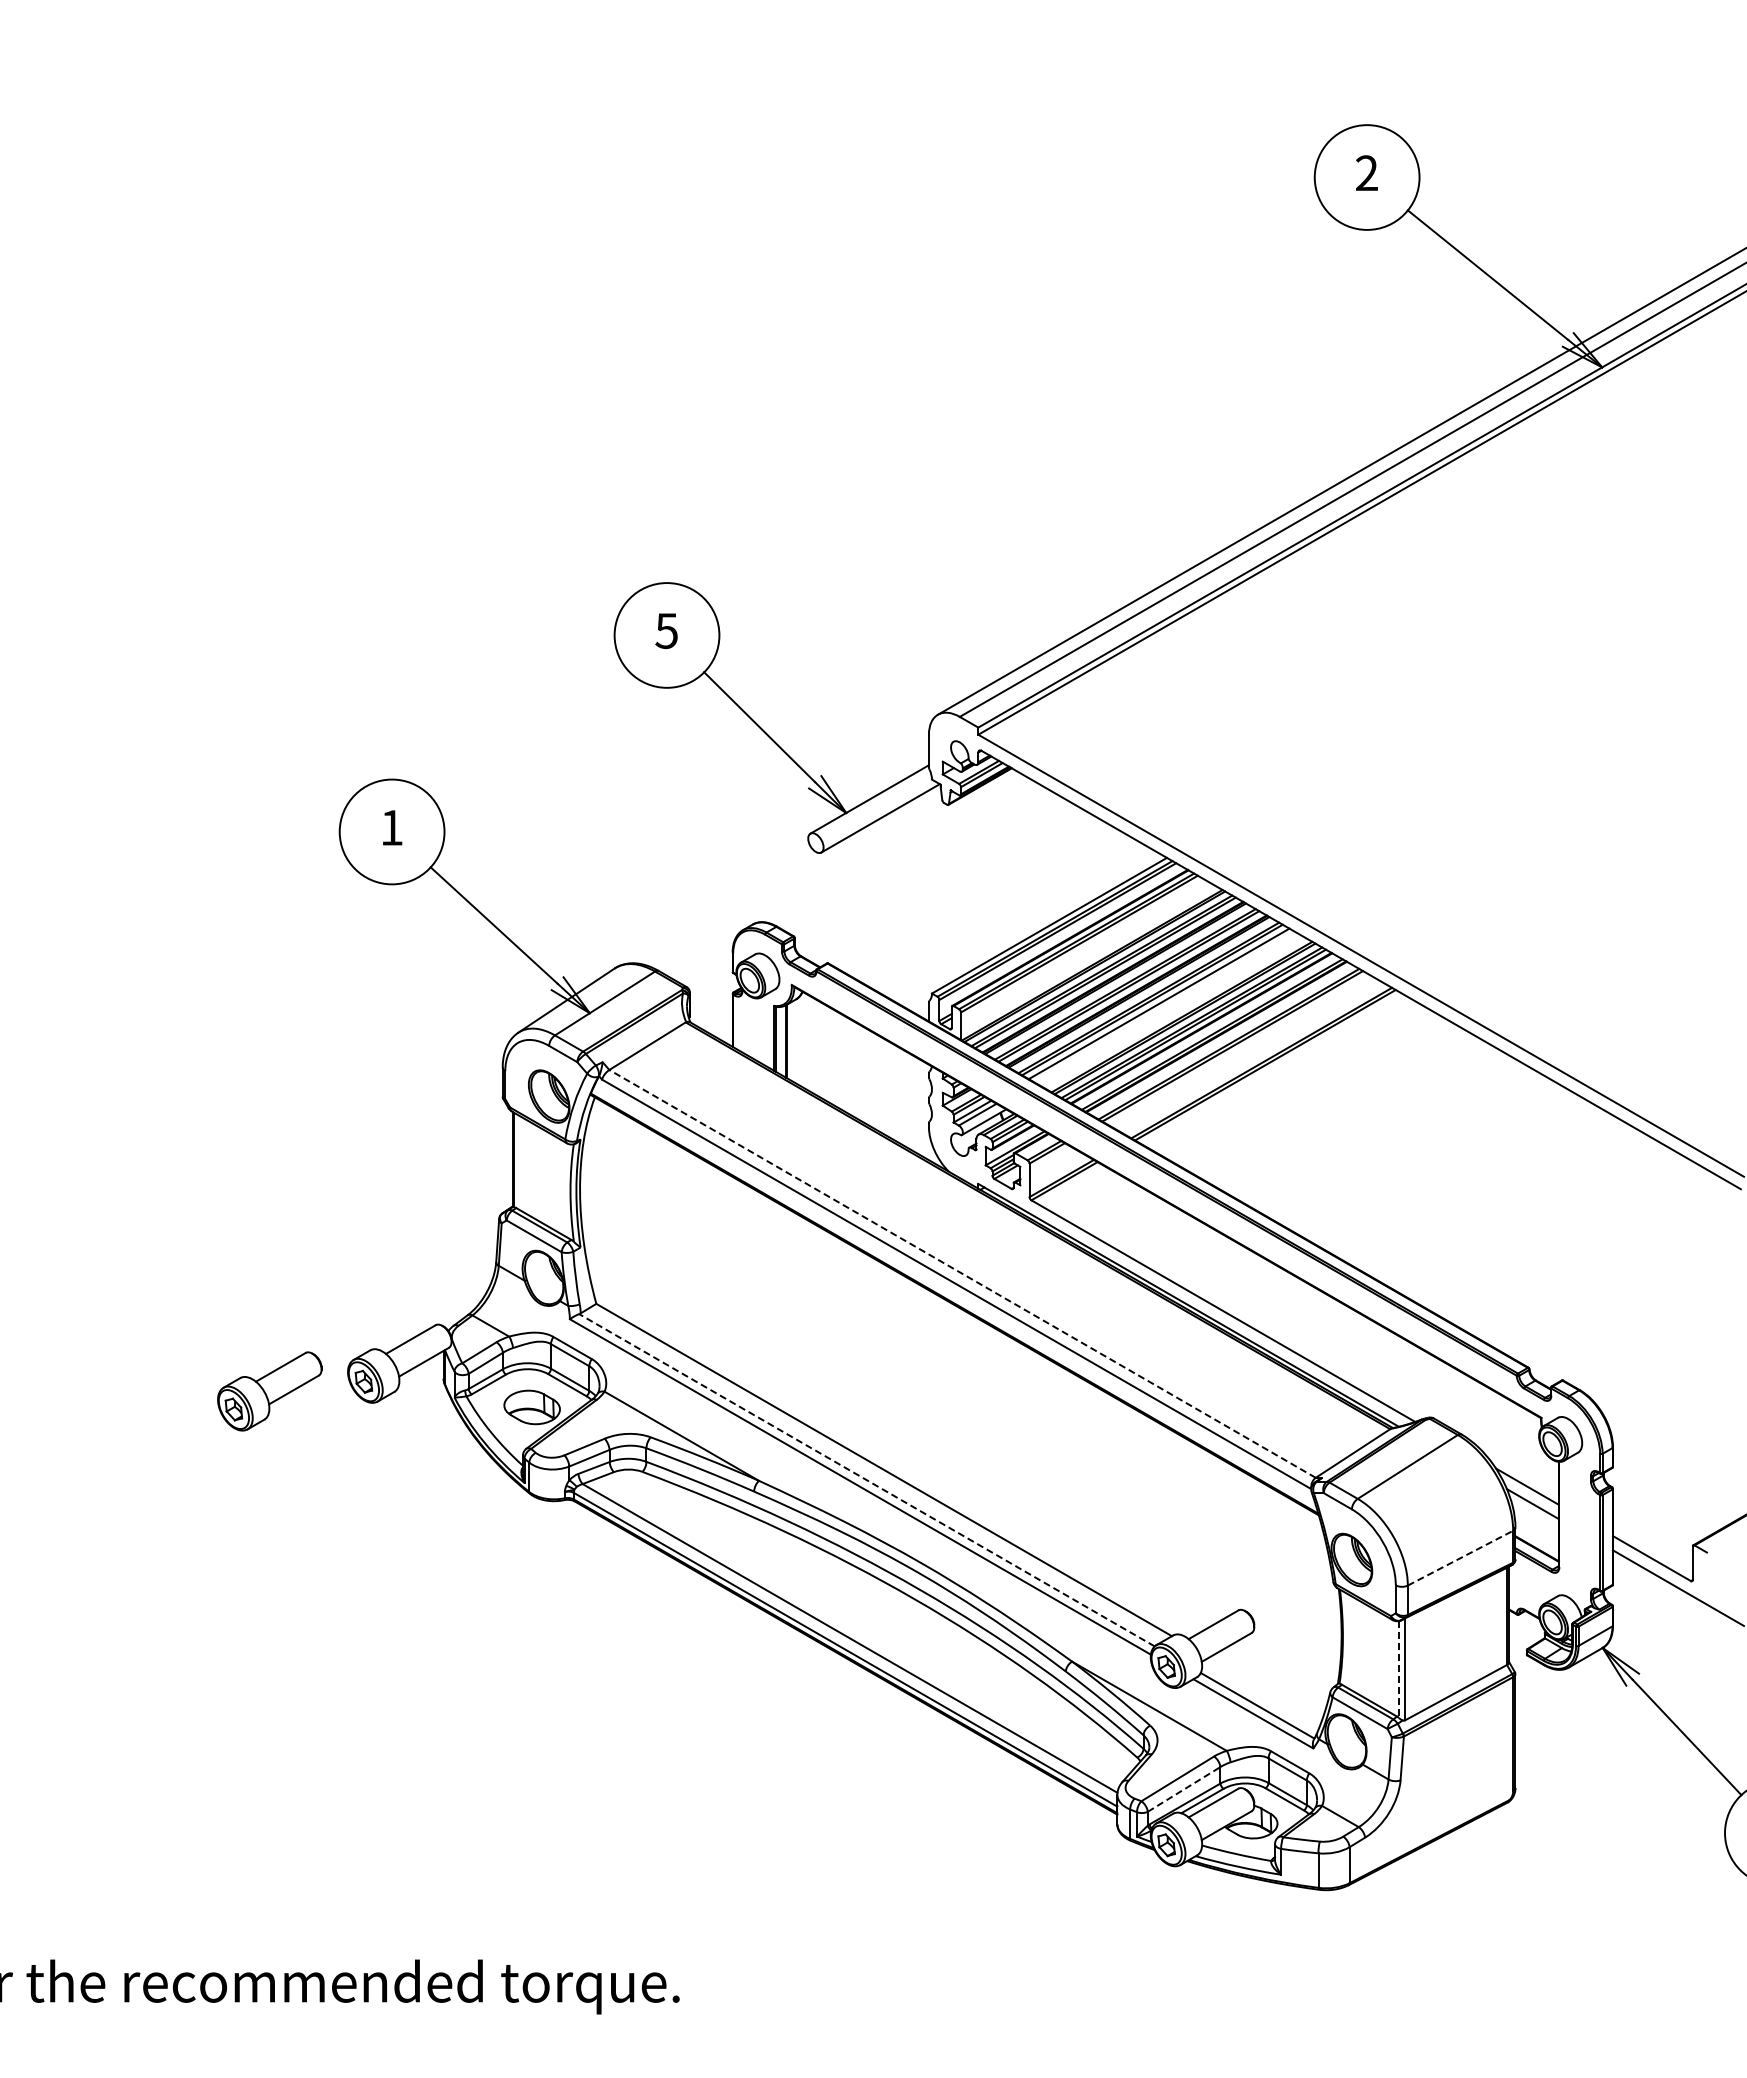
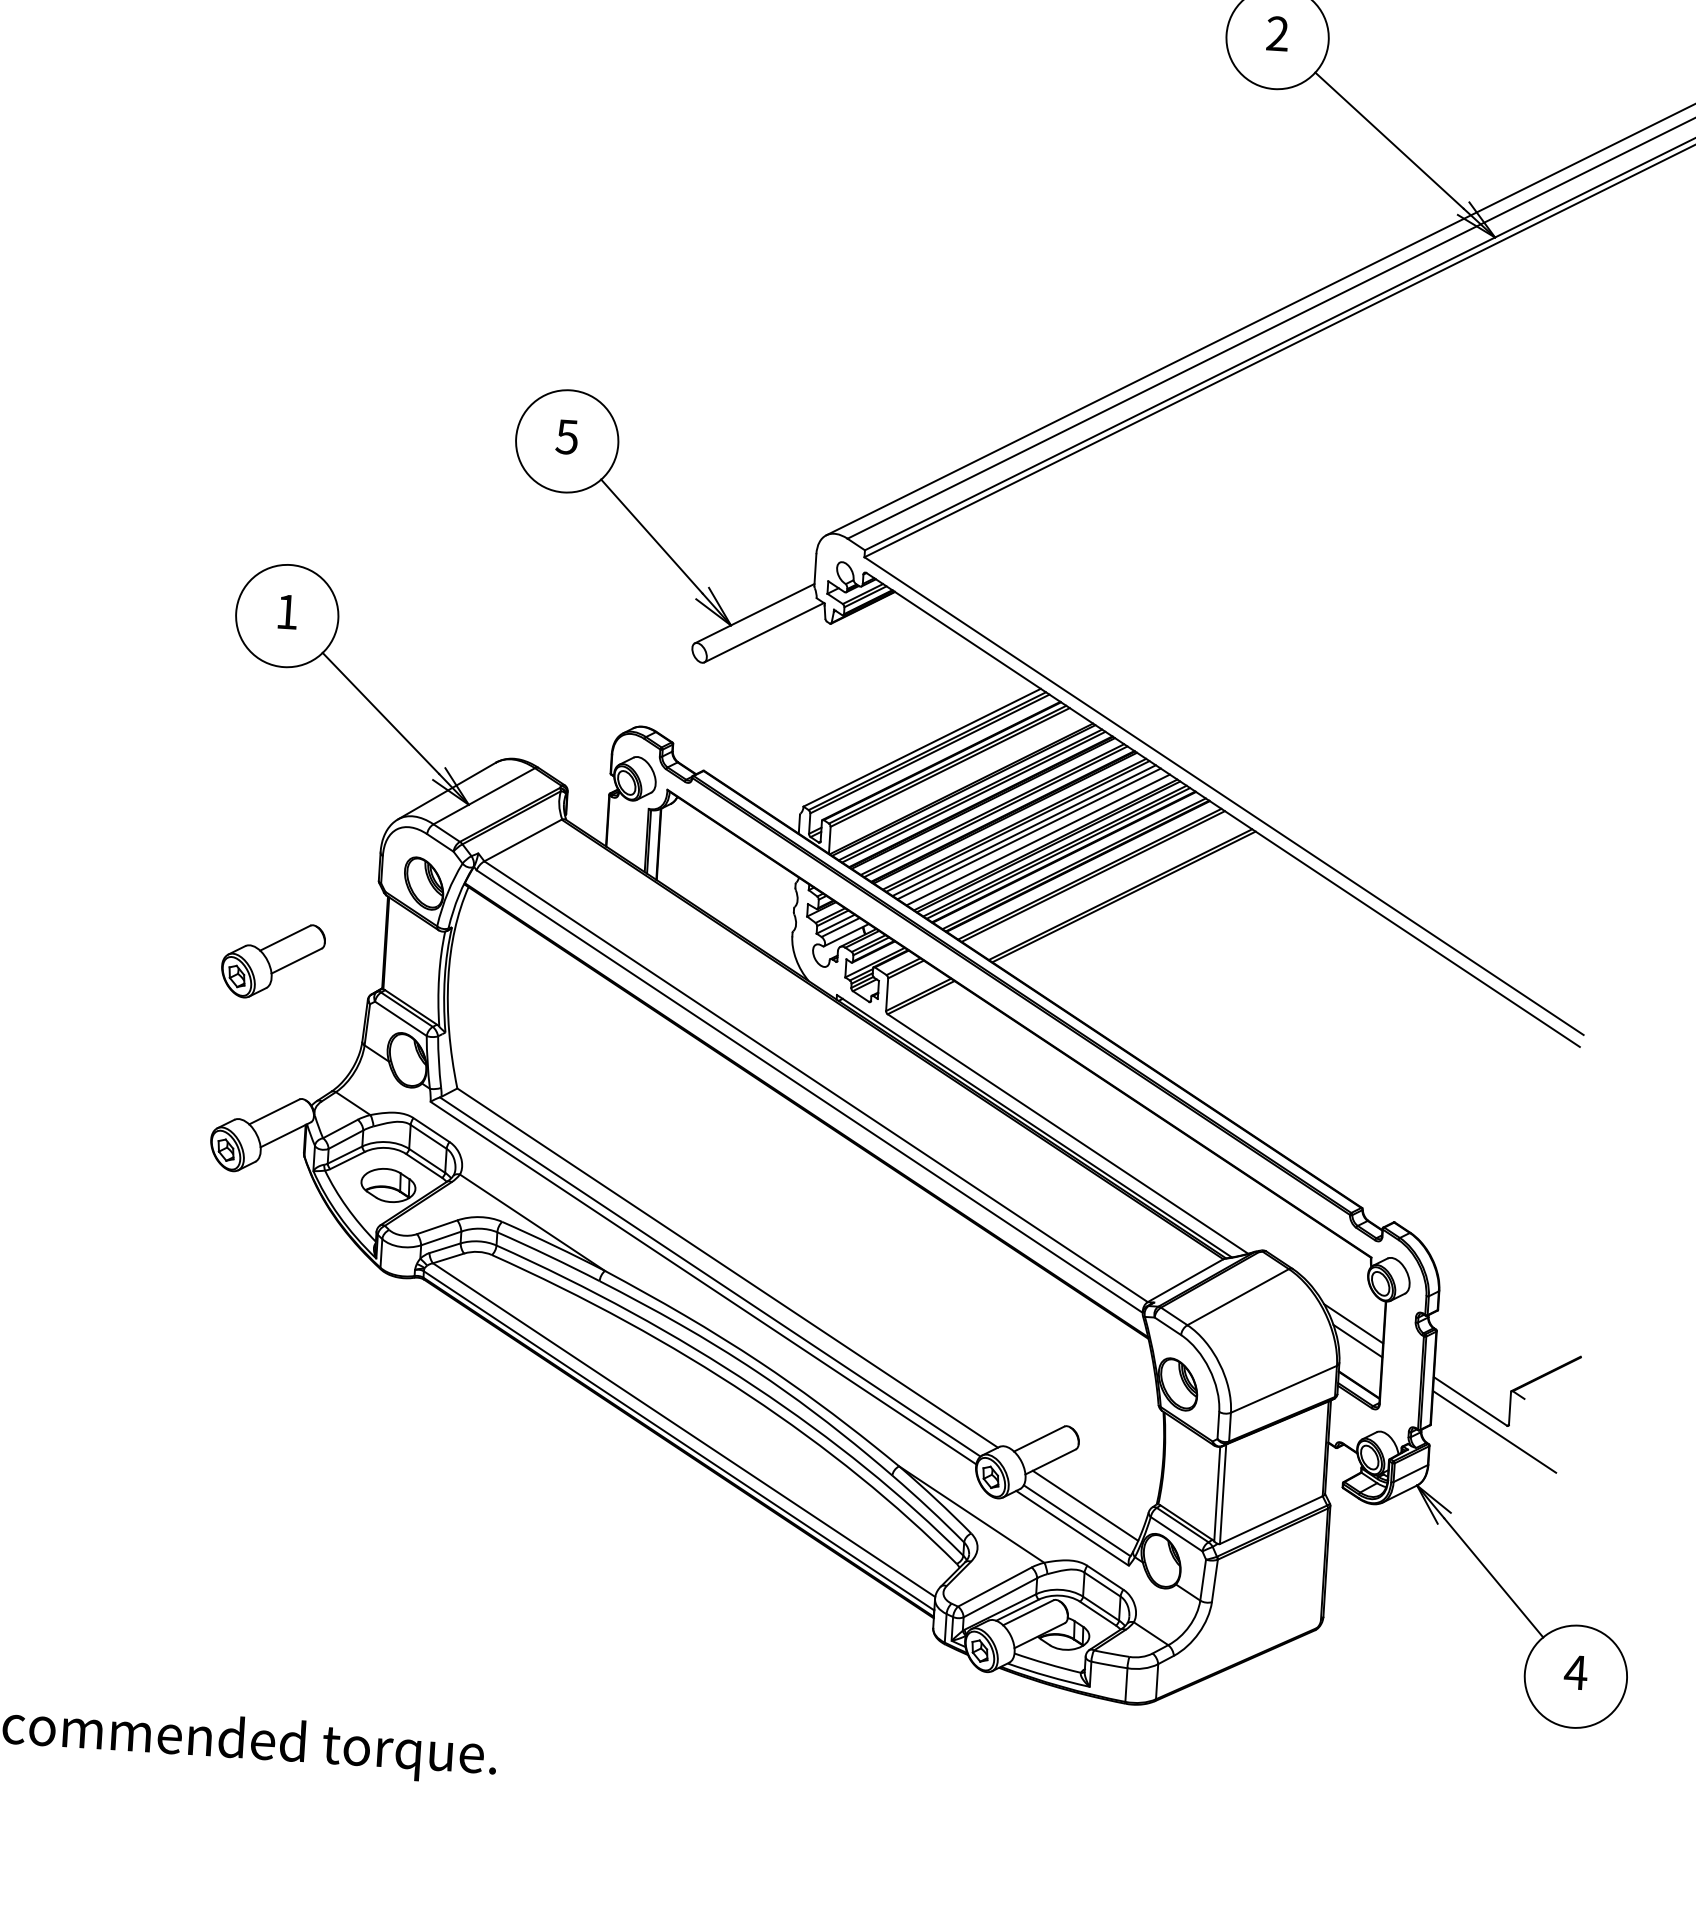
line: (1164, 1006) -> (1029, 833), added
line: (1173, 1012) -> (1037, 839), added
line: (962, 1273) -> (816, 1081), dashed -> solid
part: (269, 1391) -> (272, 961), moved
line: (866, 1480) -> (709, 1277), dashed -> solid
line: (1460, 1557) -> (1283, 1388), dashed -> solid
line: (1399, 1669) -> (1217, 1494), dashed -> solid
line: (1265, 1689) -> (1085, 1505), added
line: (1184, 1789) -> (1000, 1597), dashed -> solid

